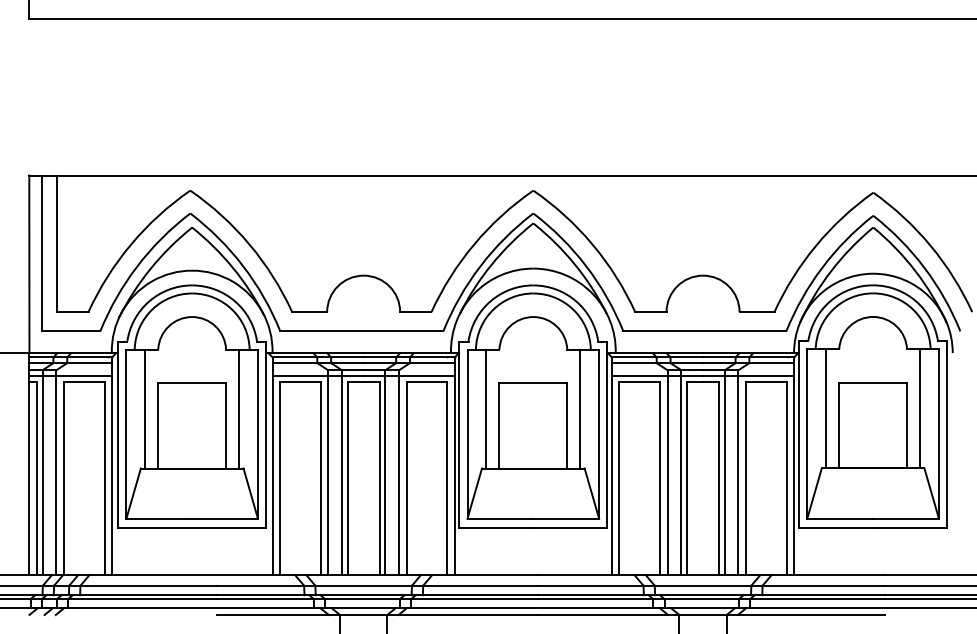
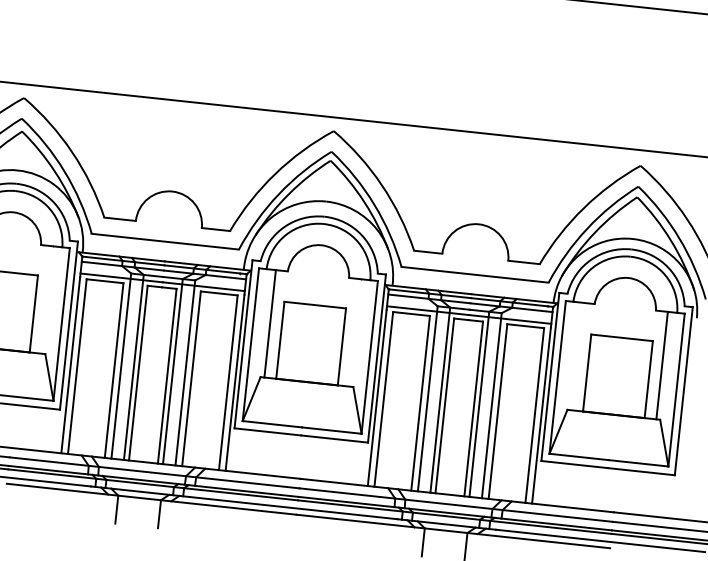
line: (239, 408) -> (47, 299), removed
line: (580, 408) -> (355, 332), removed
line: (825, 408) -> (576, 356), removed

